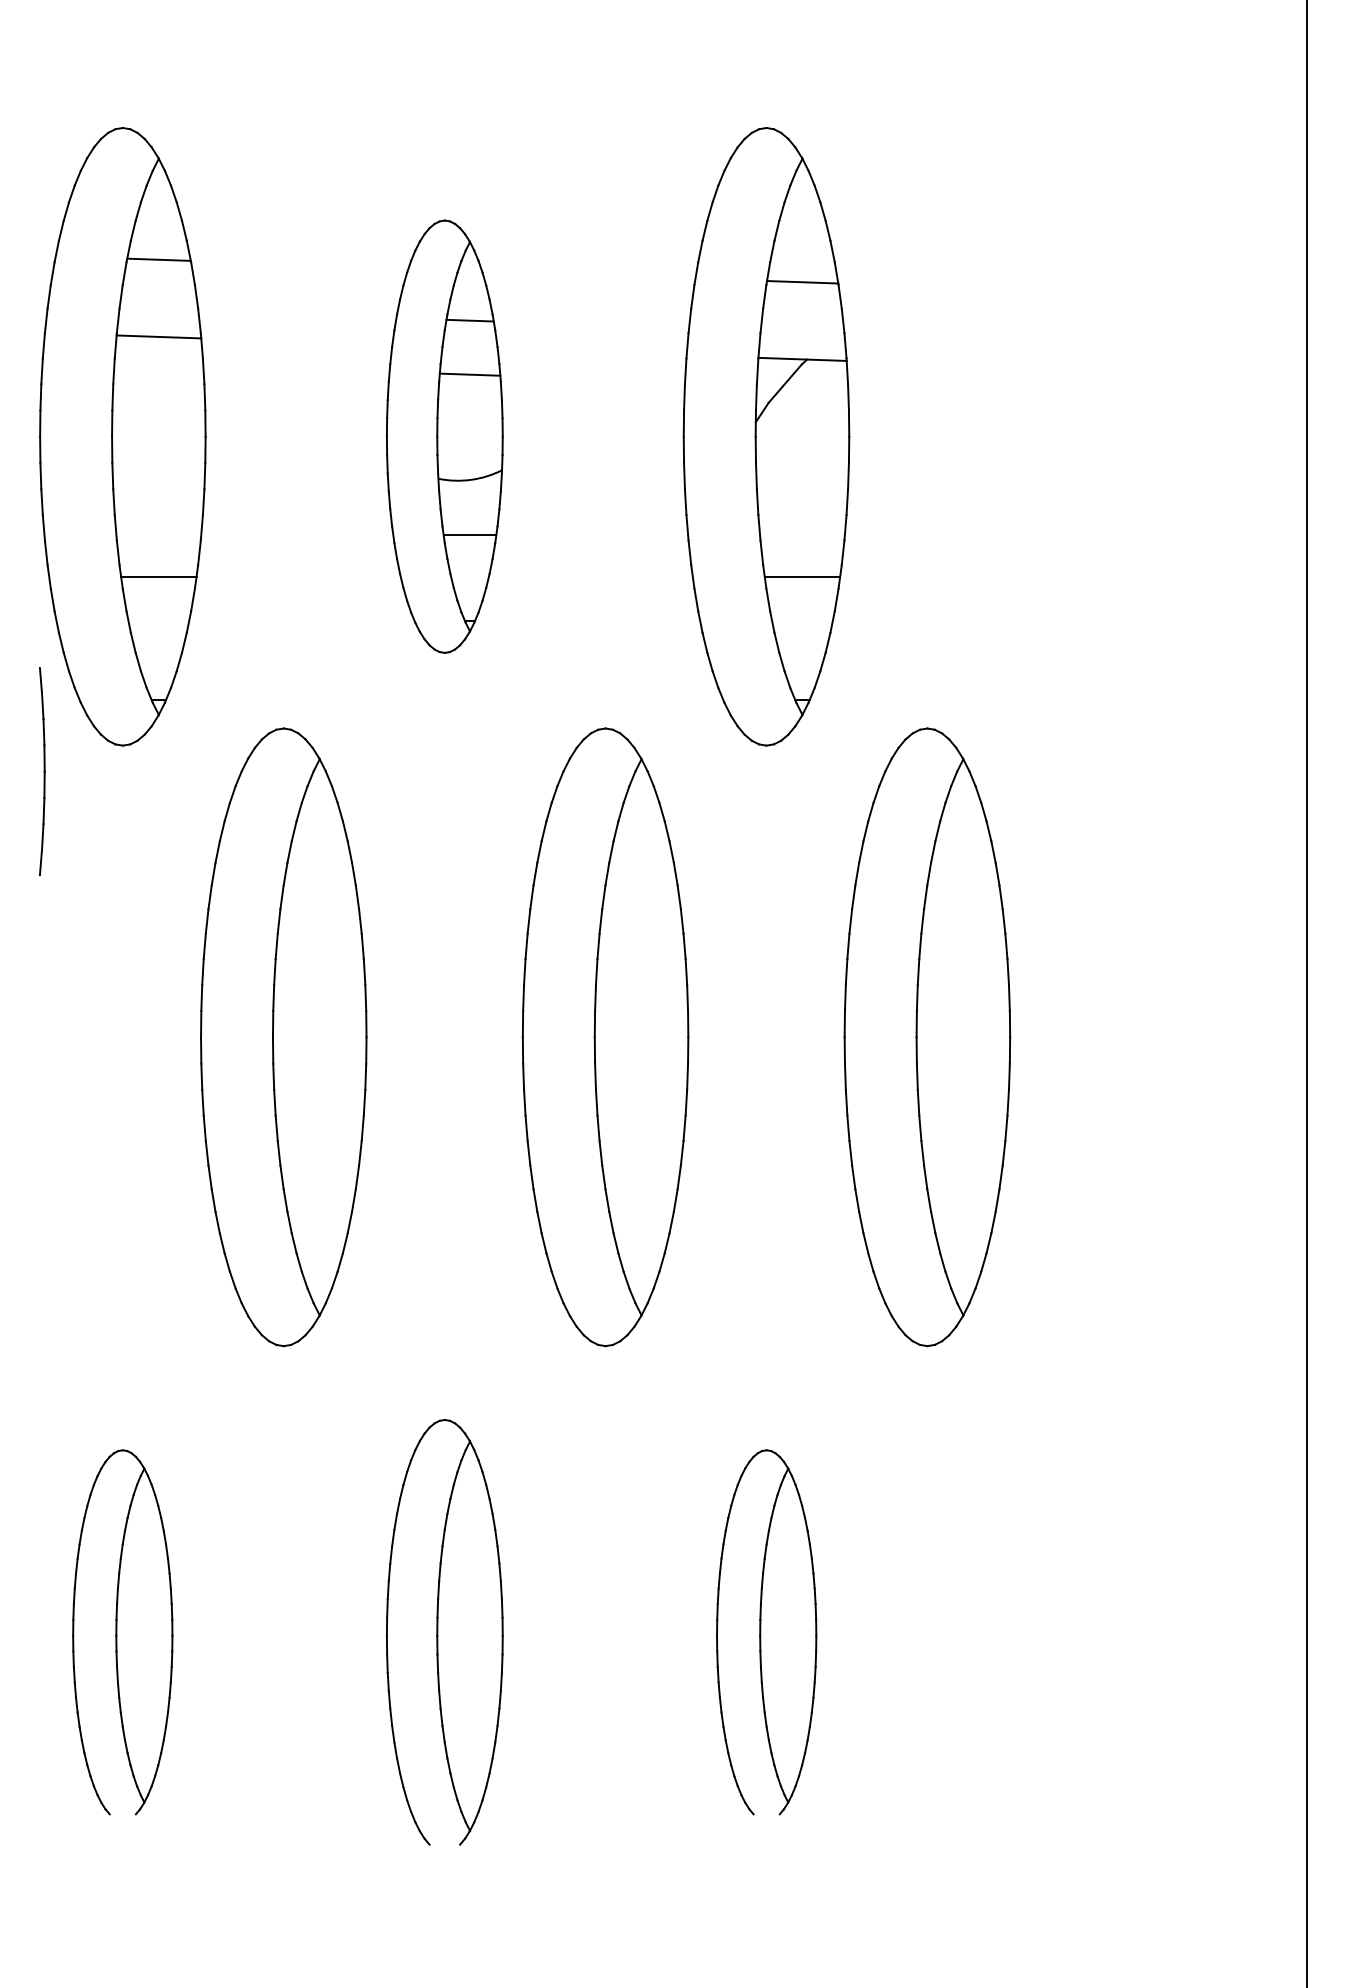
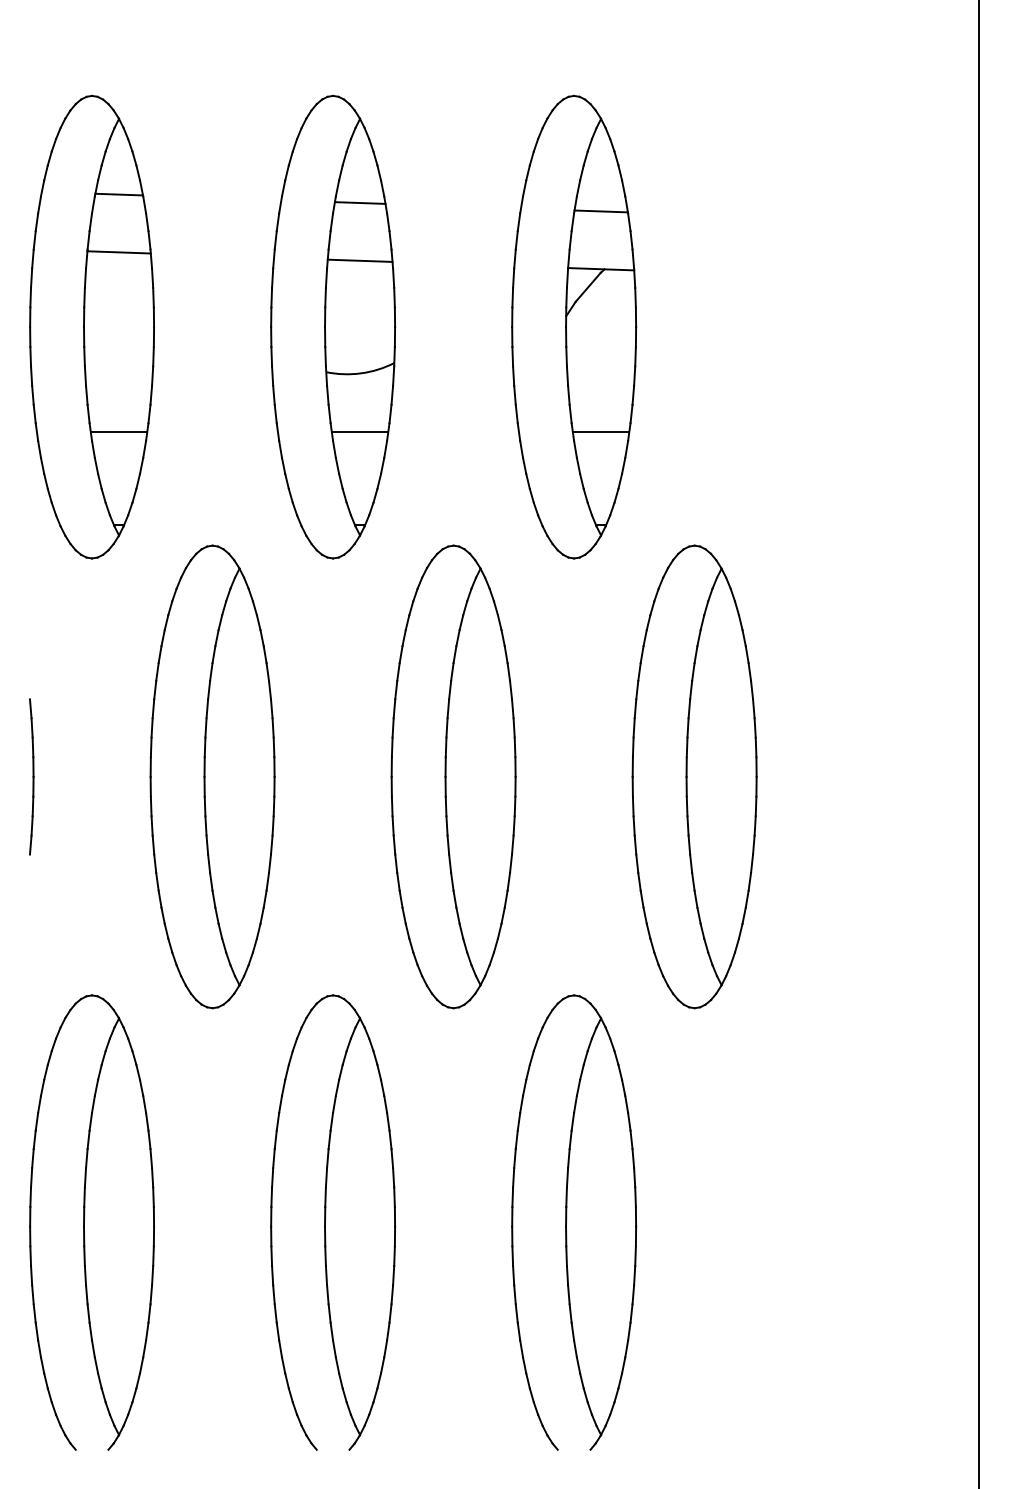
part: (445, 435) -> (333, 326), size x1.43
part: (41, 771) -> (31, 776), moved
part: (122, 1632) -> (91, 1222), size x1.67
part: (445, 1632) -> (333, 1222), size x1.43
part: (766, 1632) -> (574, 1222), size x1.67

